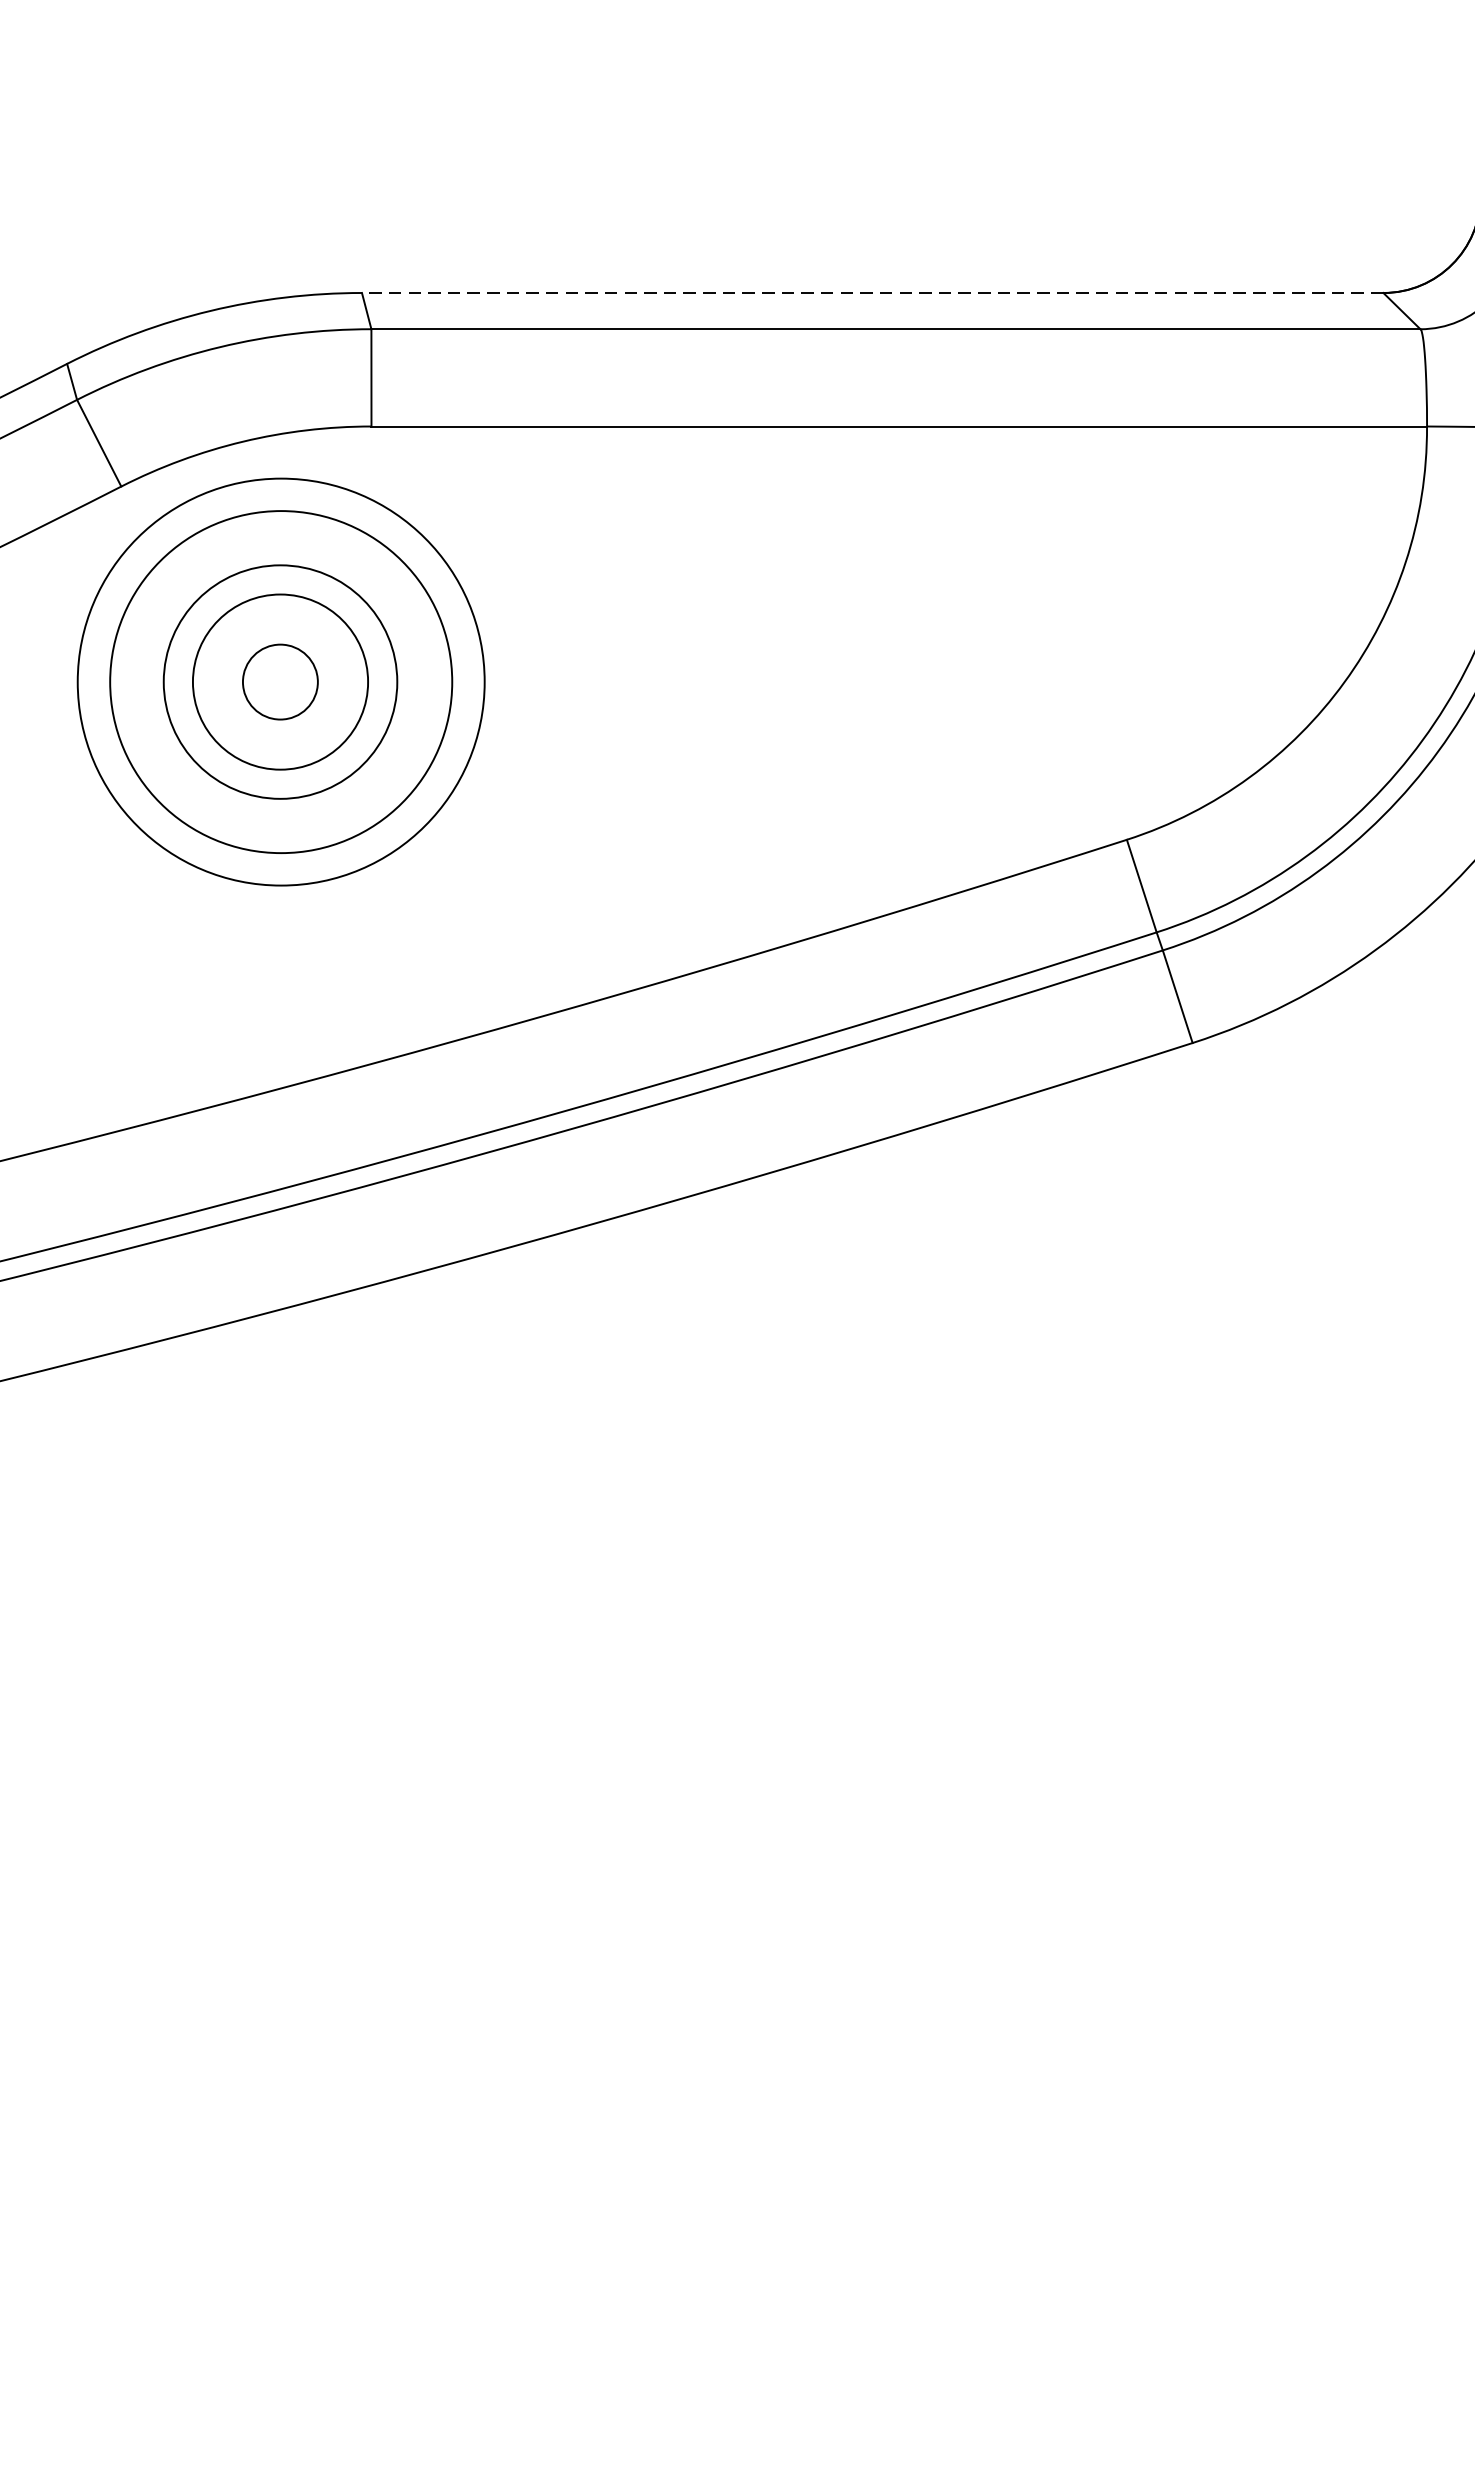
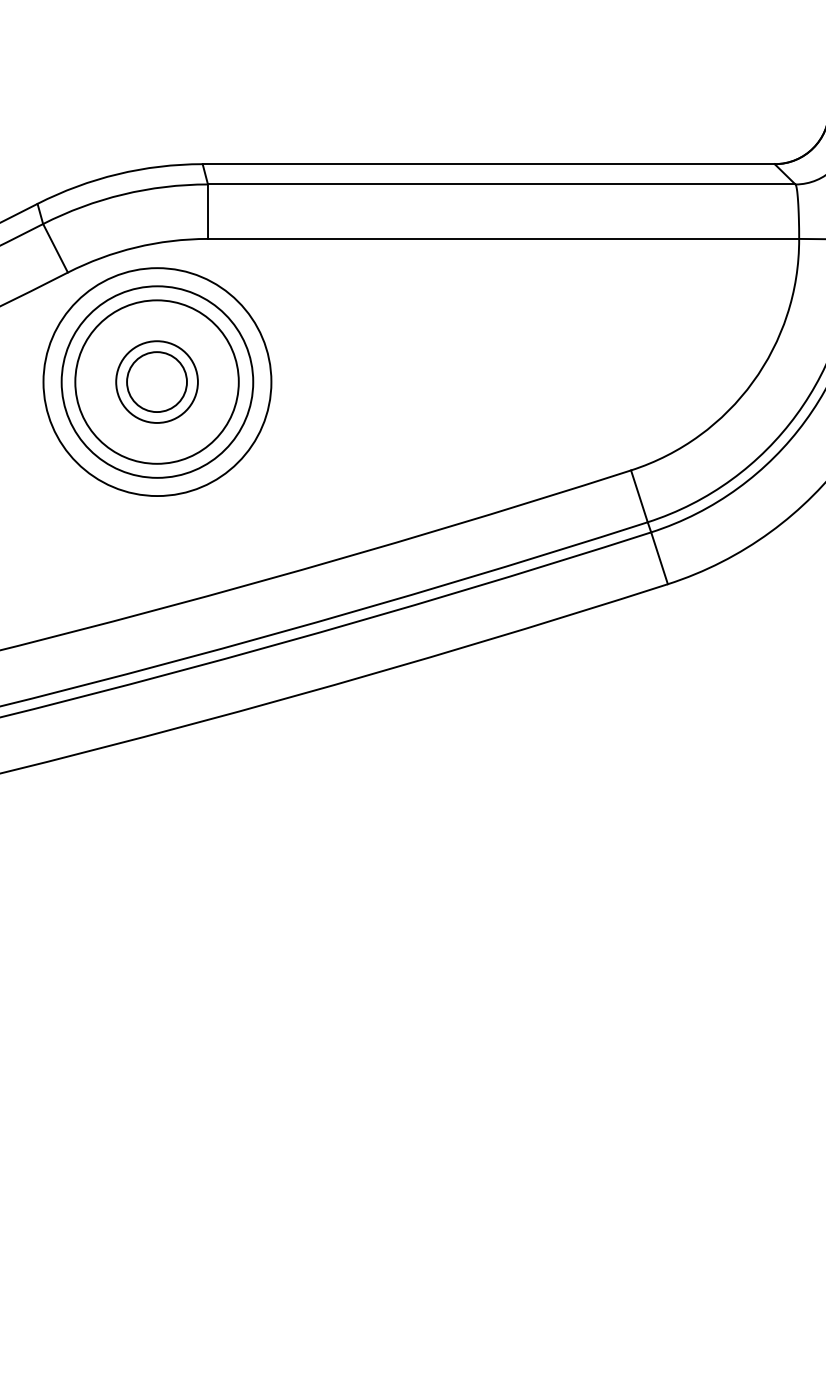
line: (872, 293) -> (488, 164), dashed -> solid
circle: (279, 681) -> (156, 381), size x0.62
circle: (279, 681) -> (156, 381), size x1.67
circle: (281, 682) -> (157, 382), size x1.43

